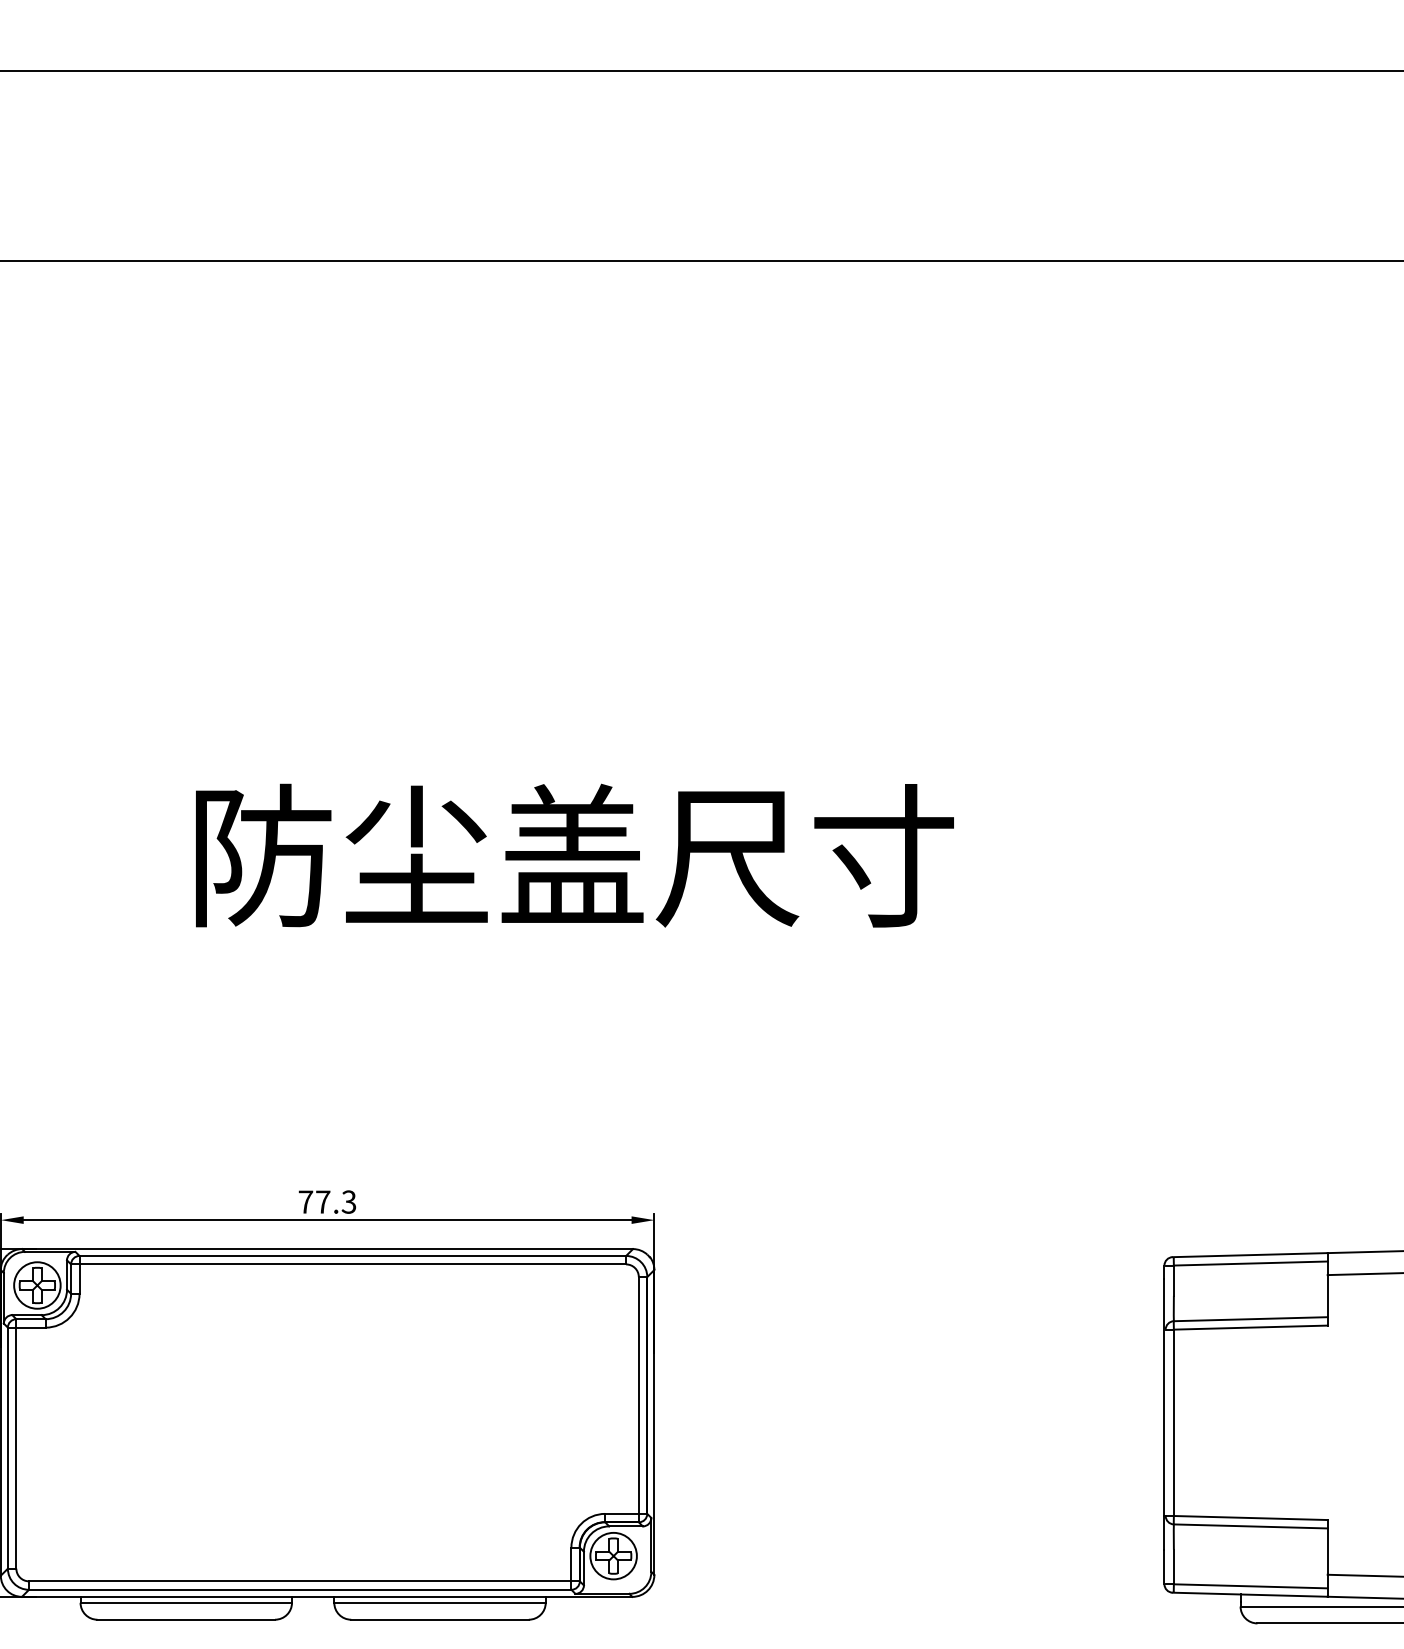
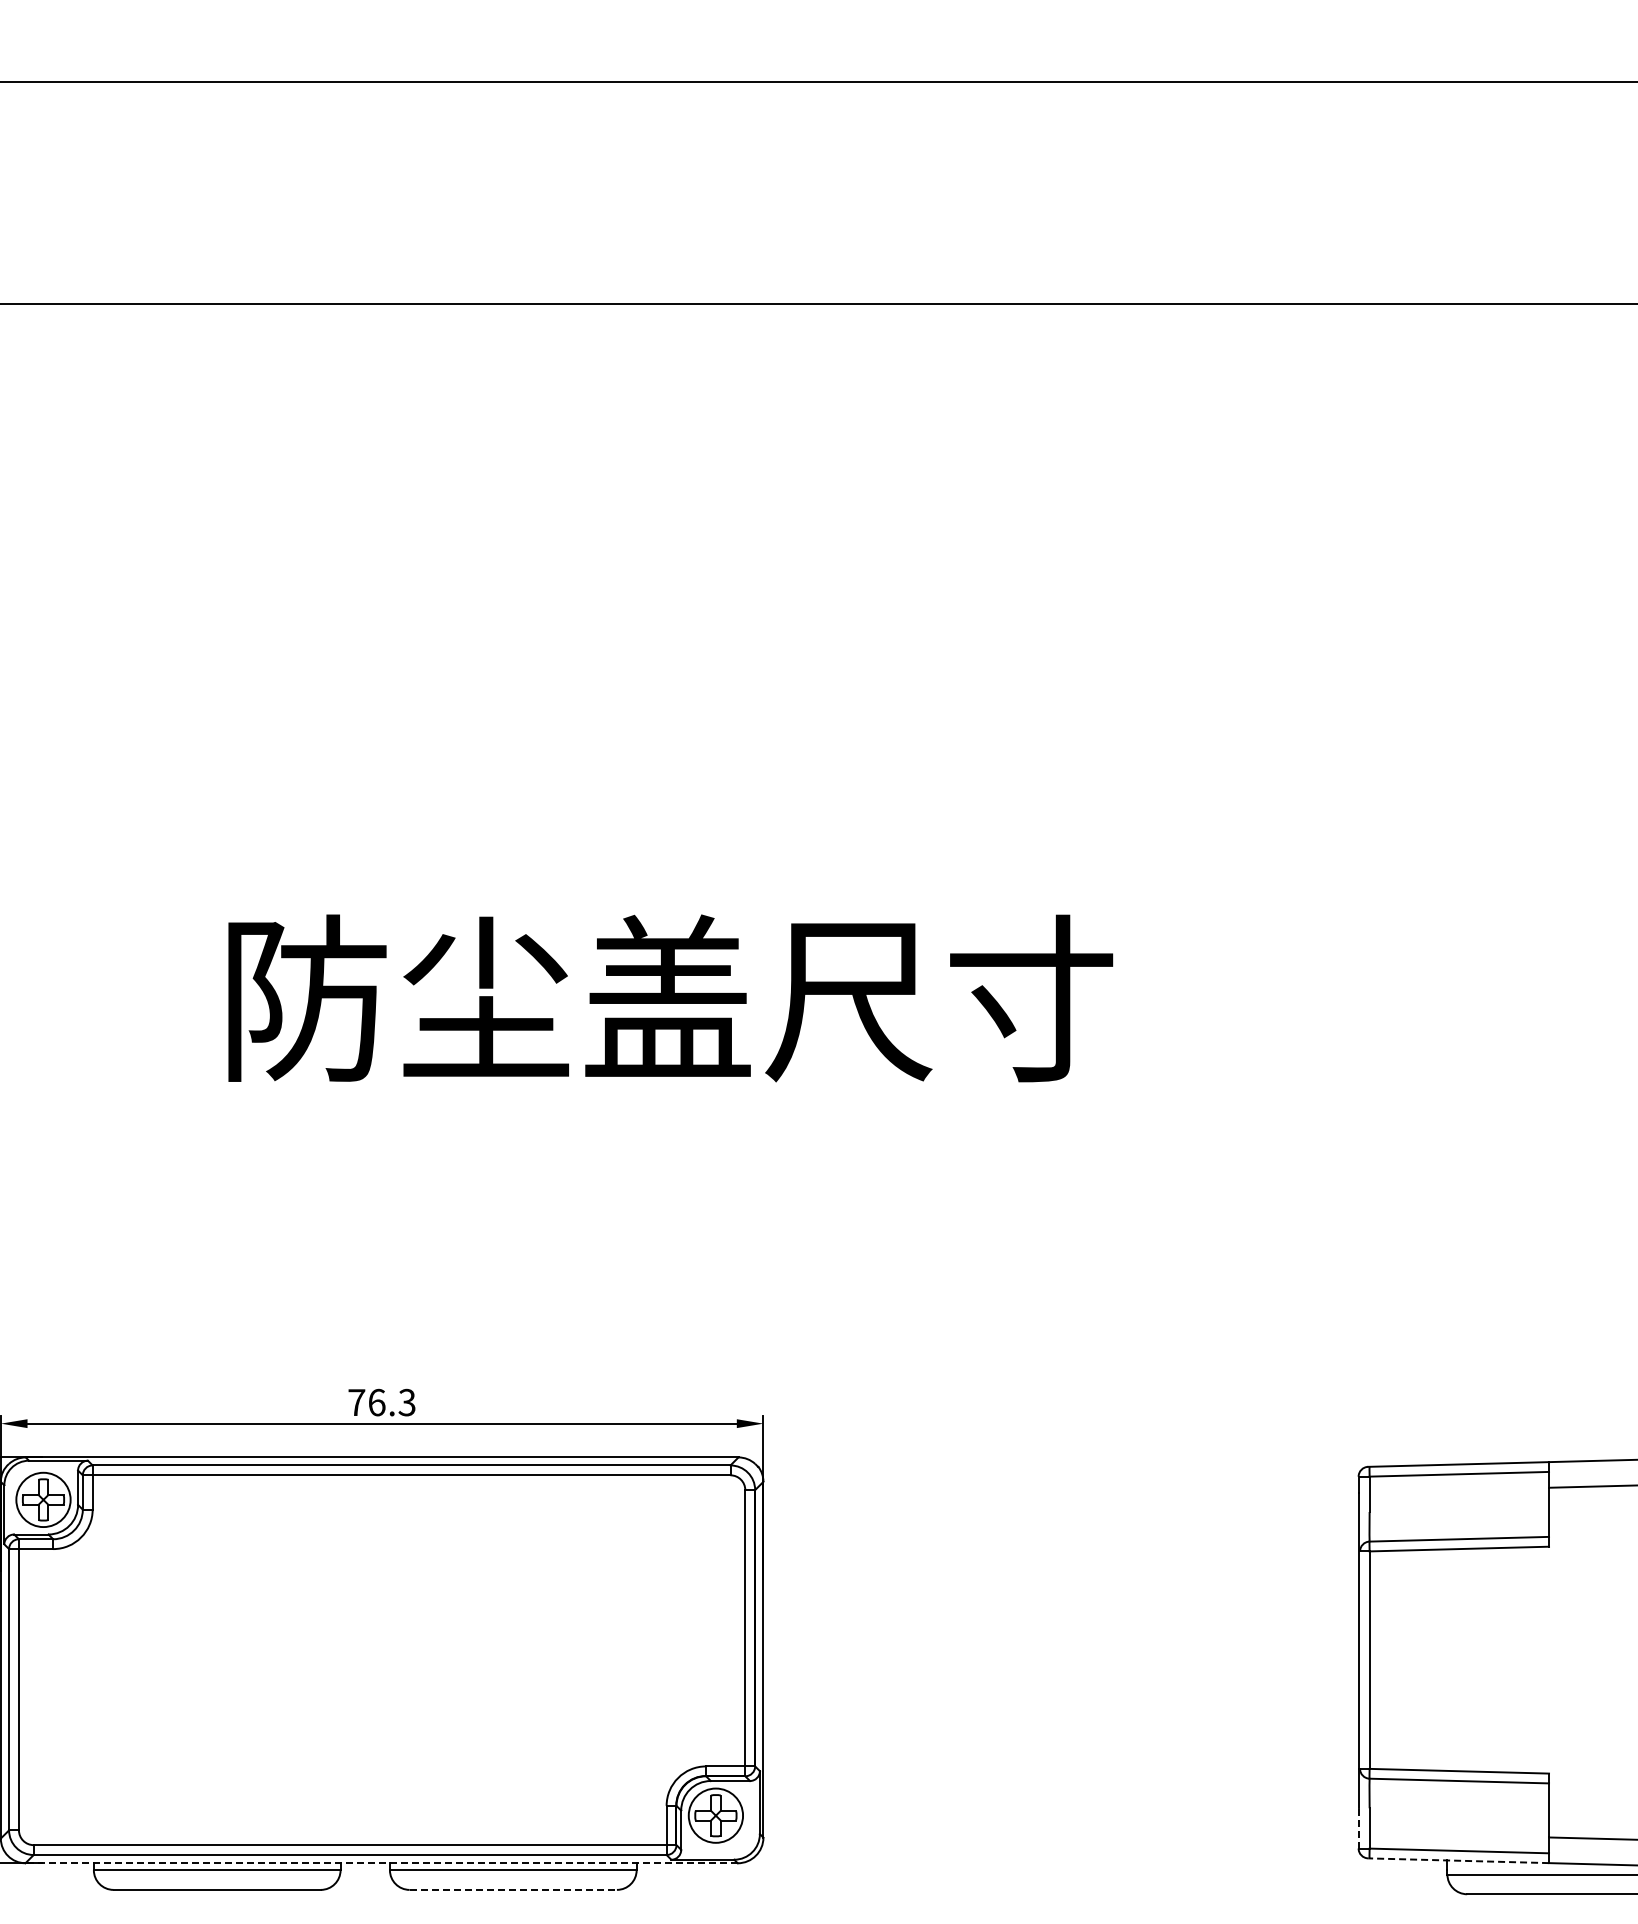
text: (322, 1202) -> (376, 1402), 77.3 -> 76.3
line: (1164, 1566) -> (1358, 1827), solid -> dashed
line: (1250, 1594) -> (1458, 1860), solid -> dashed
line: (327, 1597) -> (381, 1863), solid -> dashed
line: (440, 1619) -> (513, 1889), solid -> dashed

